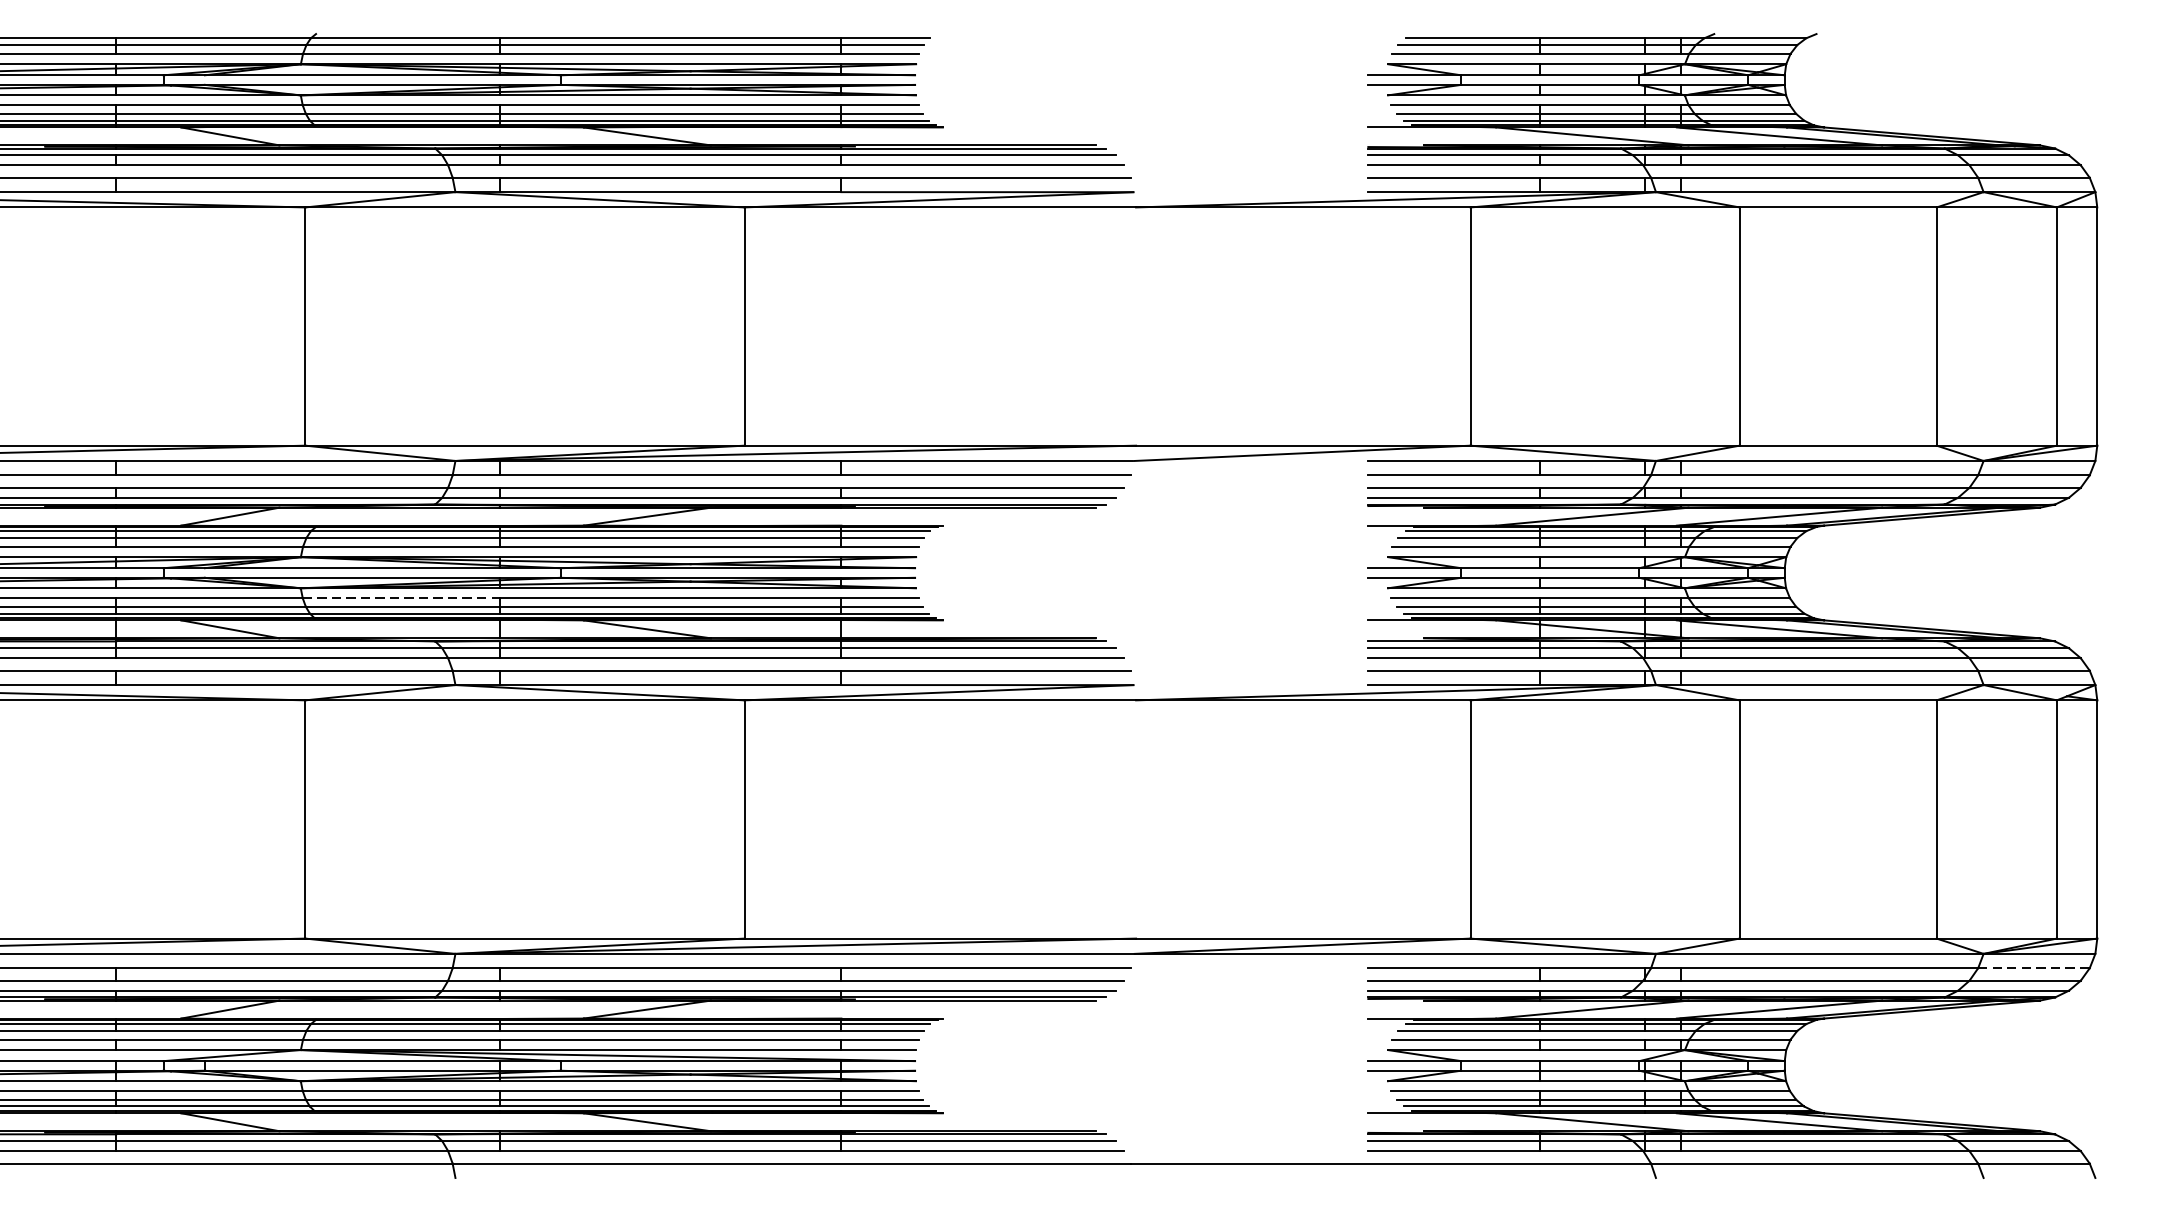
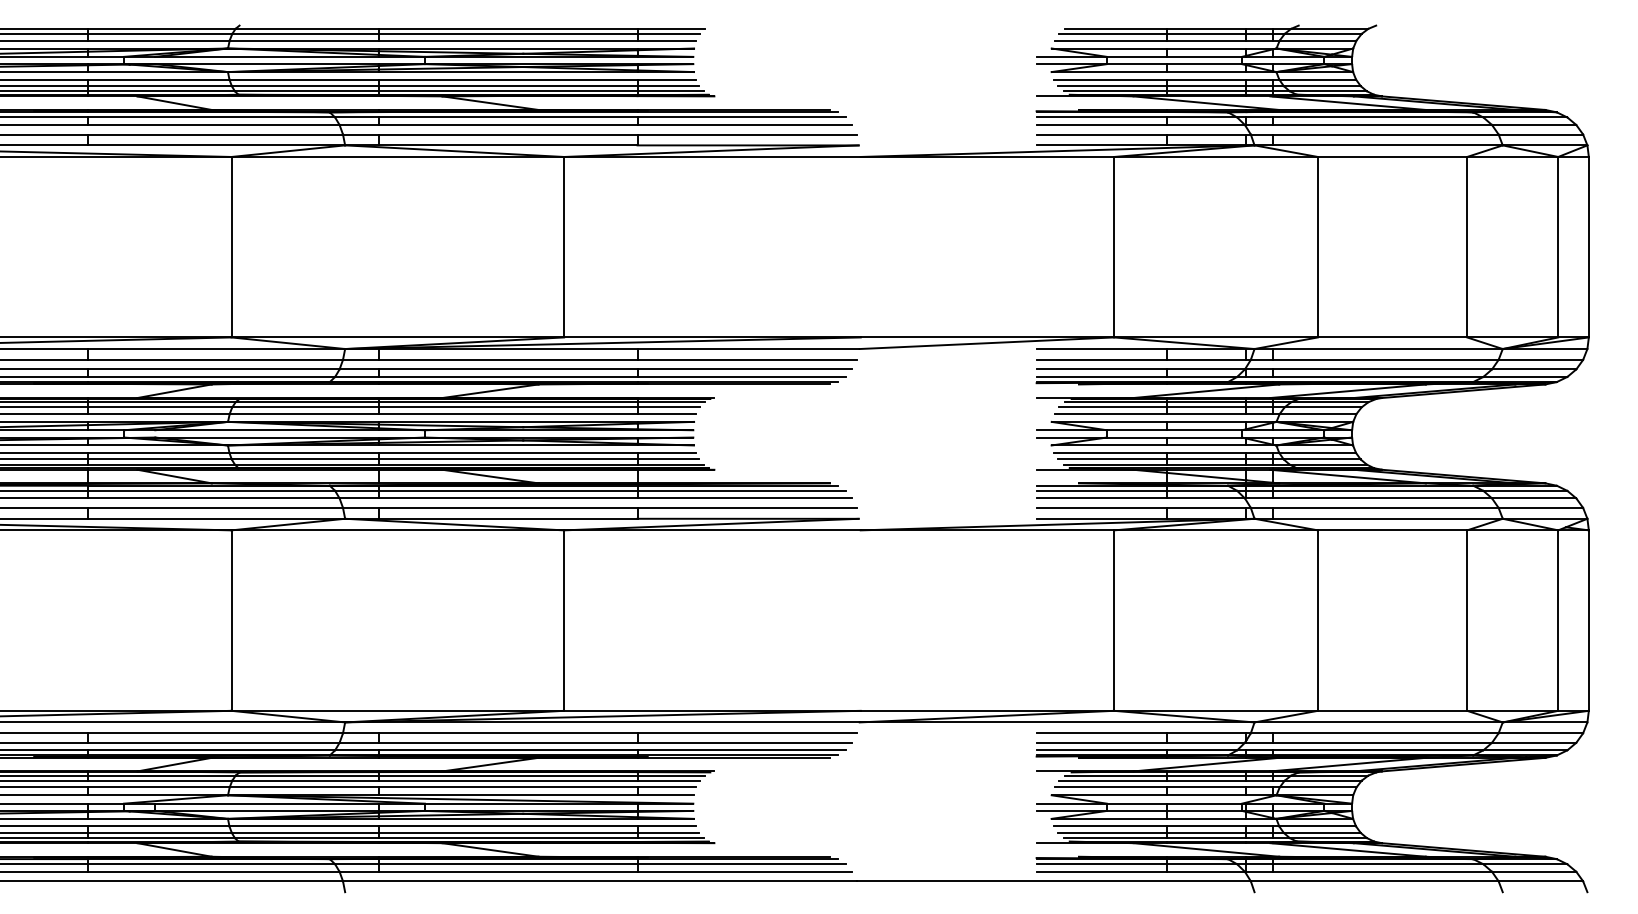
line: (401, 597) -> (304, 452), dashed -> solid
line: (2034, 968) -> (1541, 733), dashed -> solid

